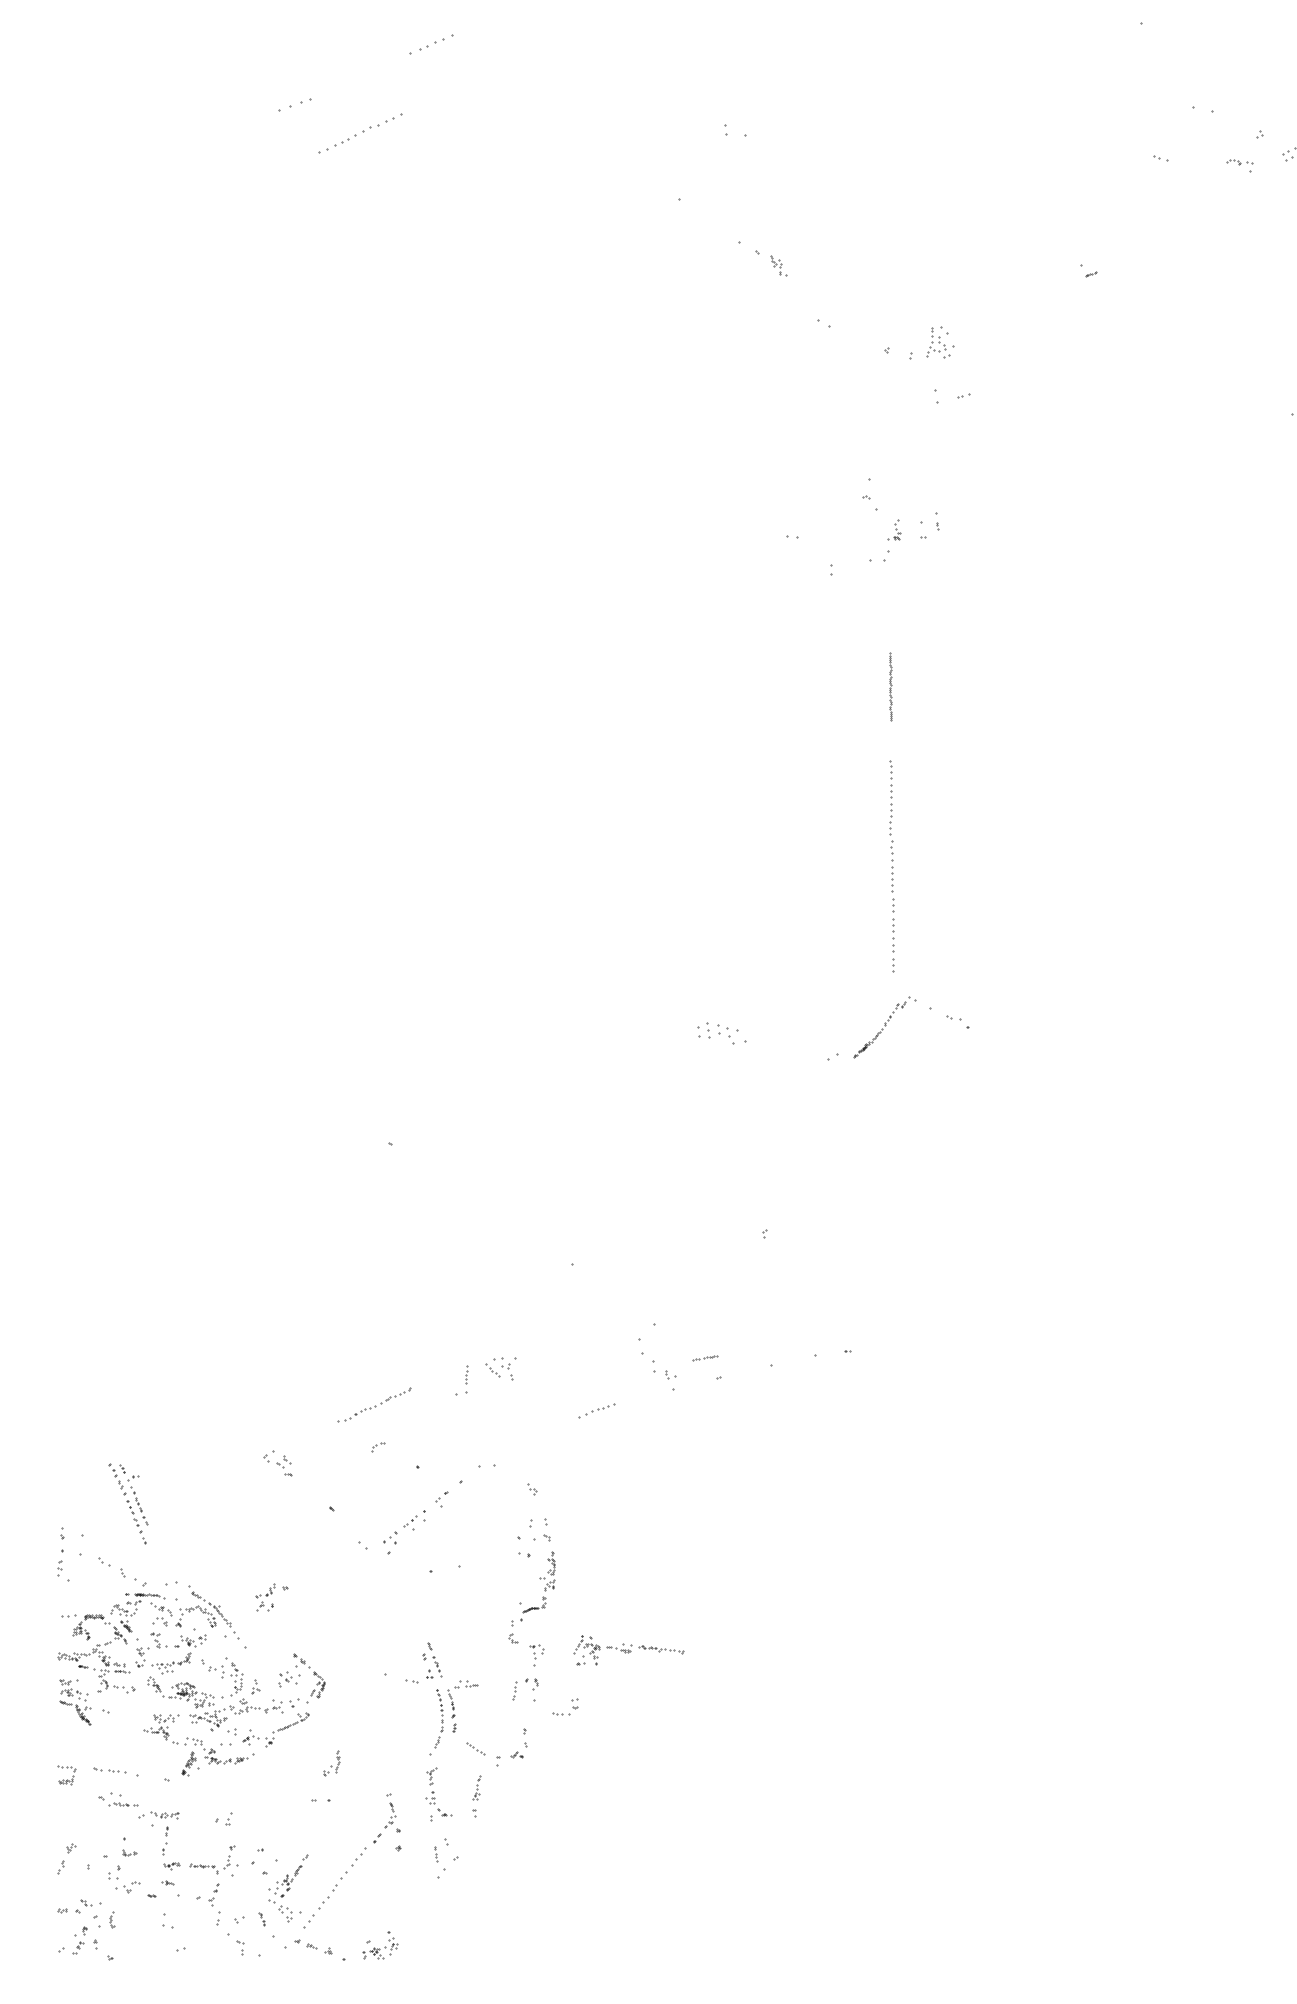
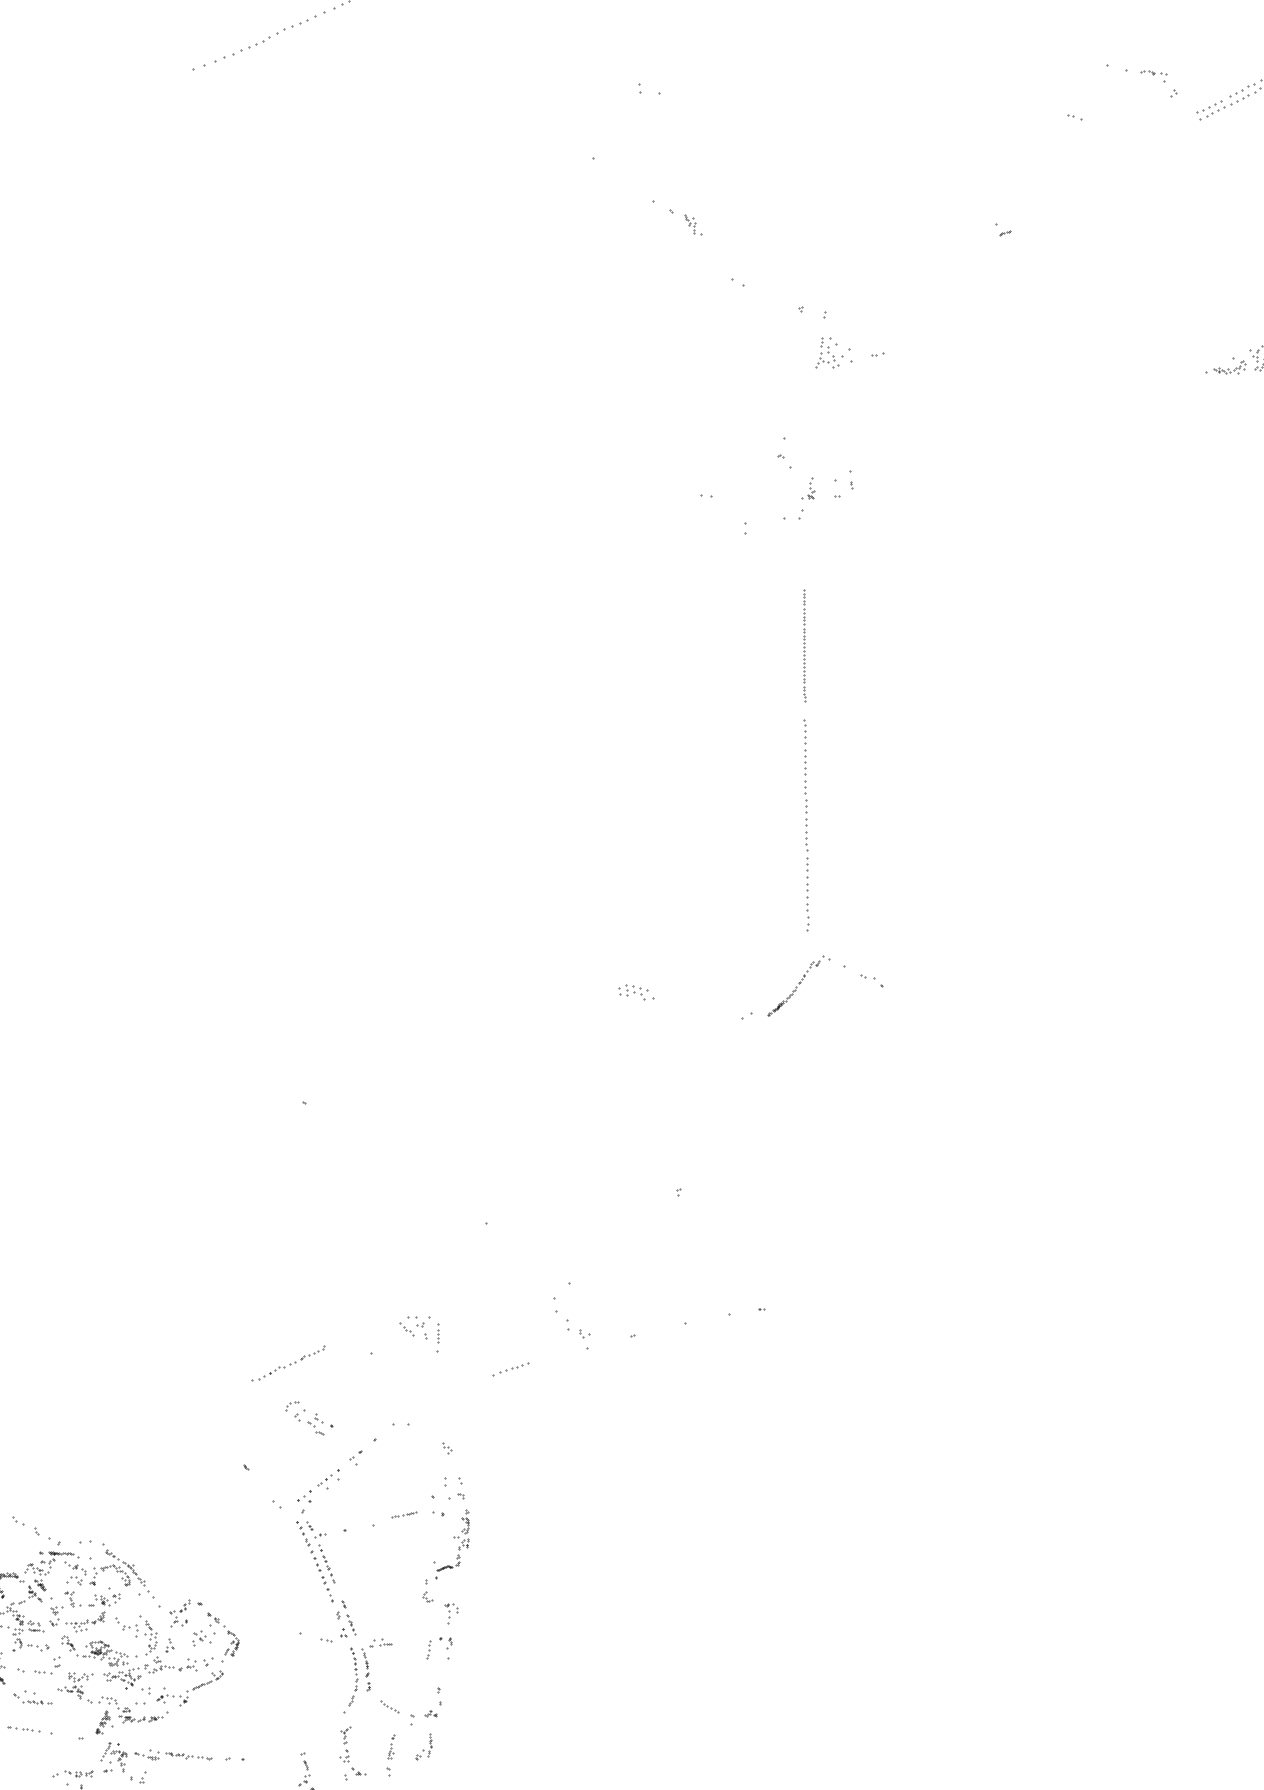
part: (360, 133) -> (274, 35), moved
part: (1239, 165) -> (1153, 76), moved
part: (940, 342) -> (829, 353), moved
part: (890, 686) -> (804, 645), size x1.67
part: (722, 1033) -> (636, 992), size x0.71
part: (705, 1358) -> (404, 1515), moved
part: (466, 1379) -> (437, 1338), moved
part: (277, 1463) -> (308, 1422), moved
part: (128, 1503) -> (315, 1561), moved
part: (271, 1597) -> (185, 1613), moved
part: (628, 1650) -> (155, 1757), moved
part: (572, 1707) -> (54, 1666), moved
part: (331, 1763) -> (423, 1747), moved
part: (118, 1799) -> (32, 1697), moved

